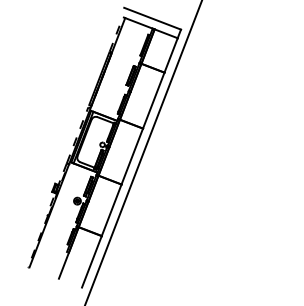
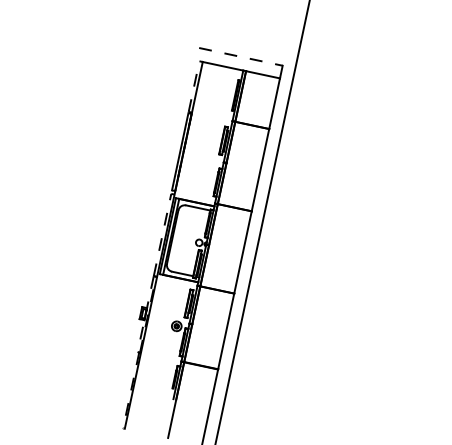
line: (152, 18) -> (240, 56), solid -> dashed

